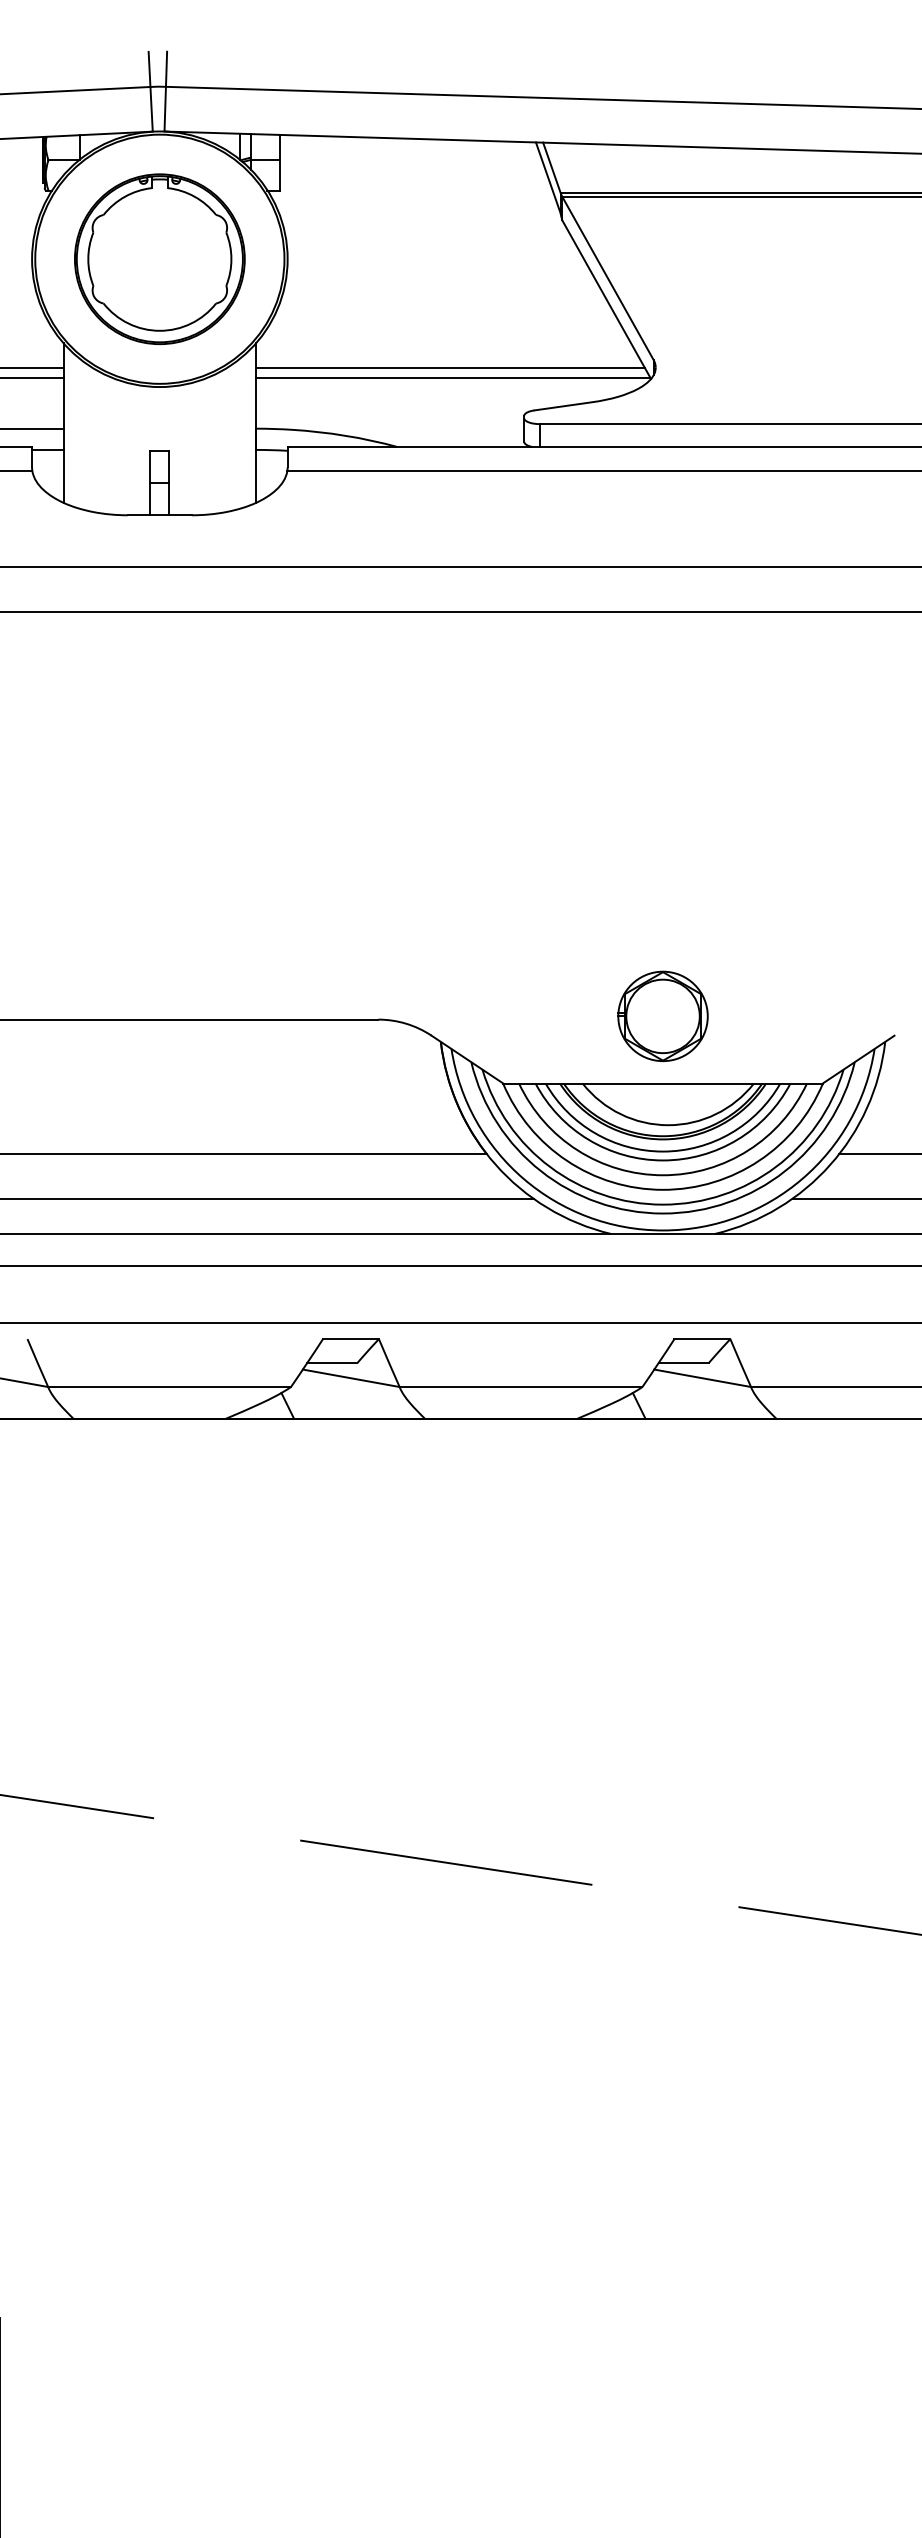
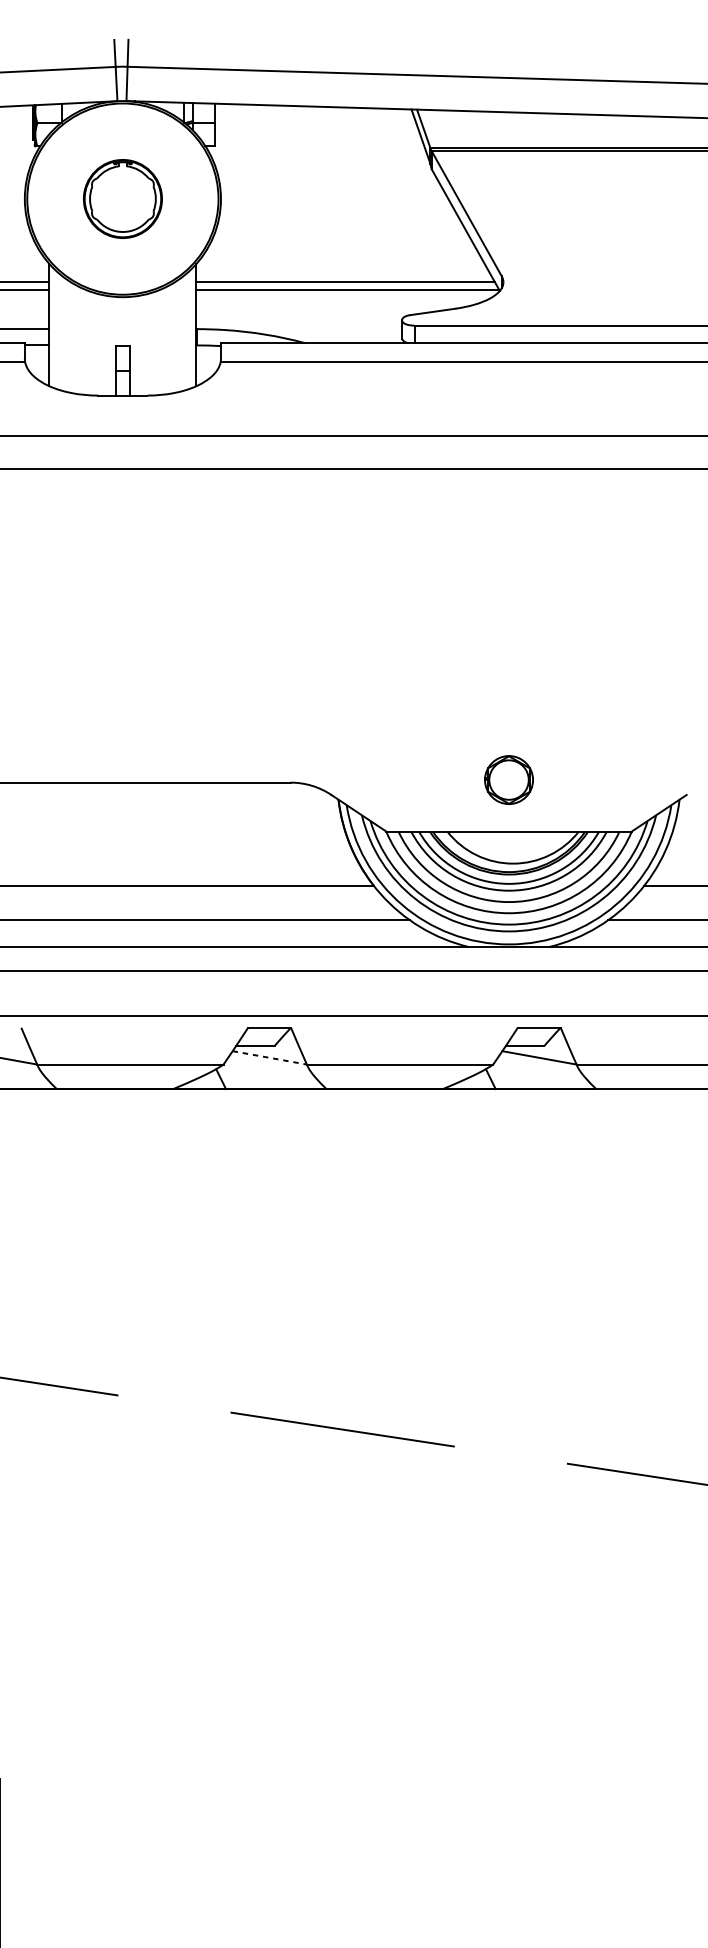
part: (159, 258) -> (122, 198), size x0.6
part: (662, 1015) -> (508, 779), size x0.7
line: (351, 1378) -> (269, 1058), solid -> dashed

